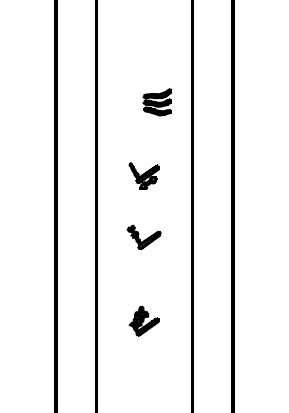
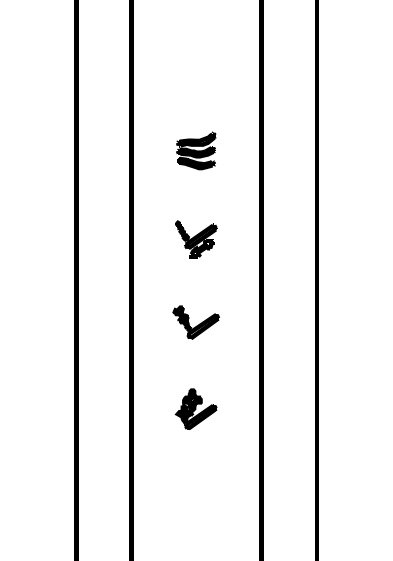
part: (157, 102) -> (196, 151), moved
part: (143, 321) -> (195, 409), moved

